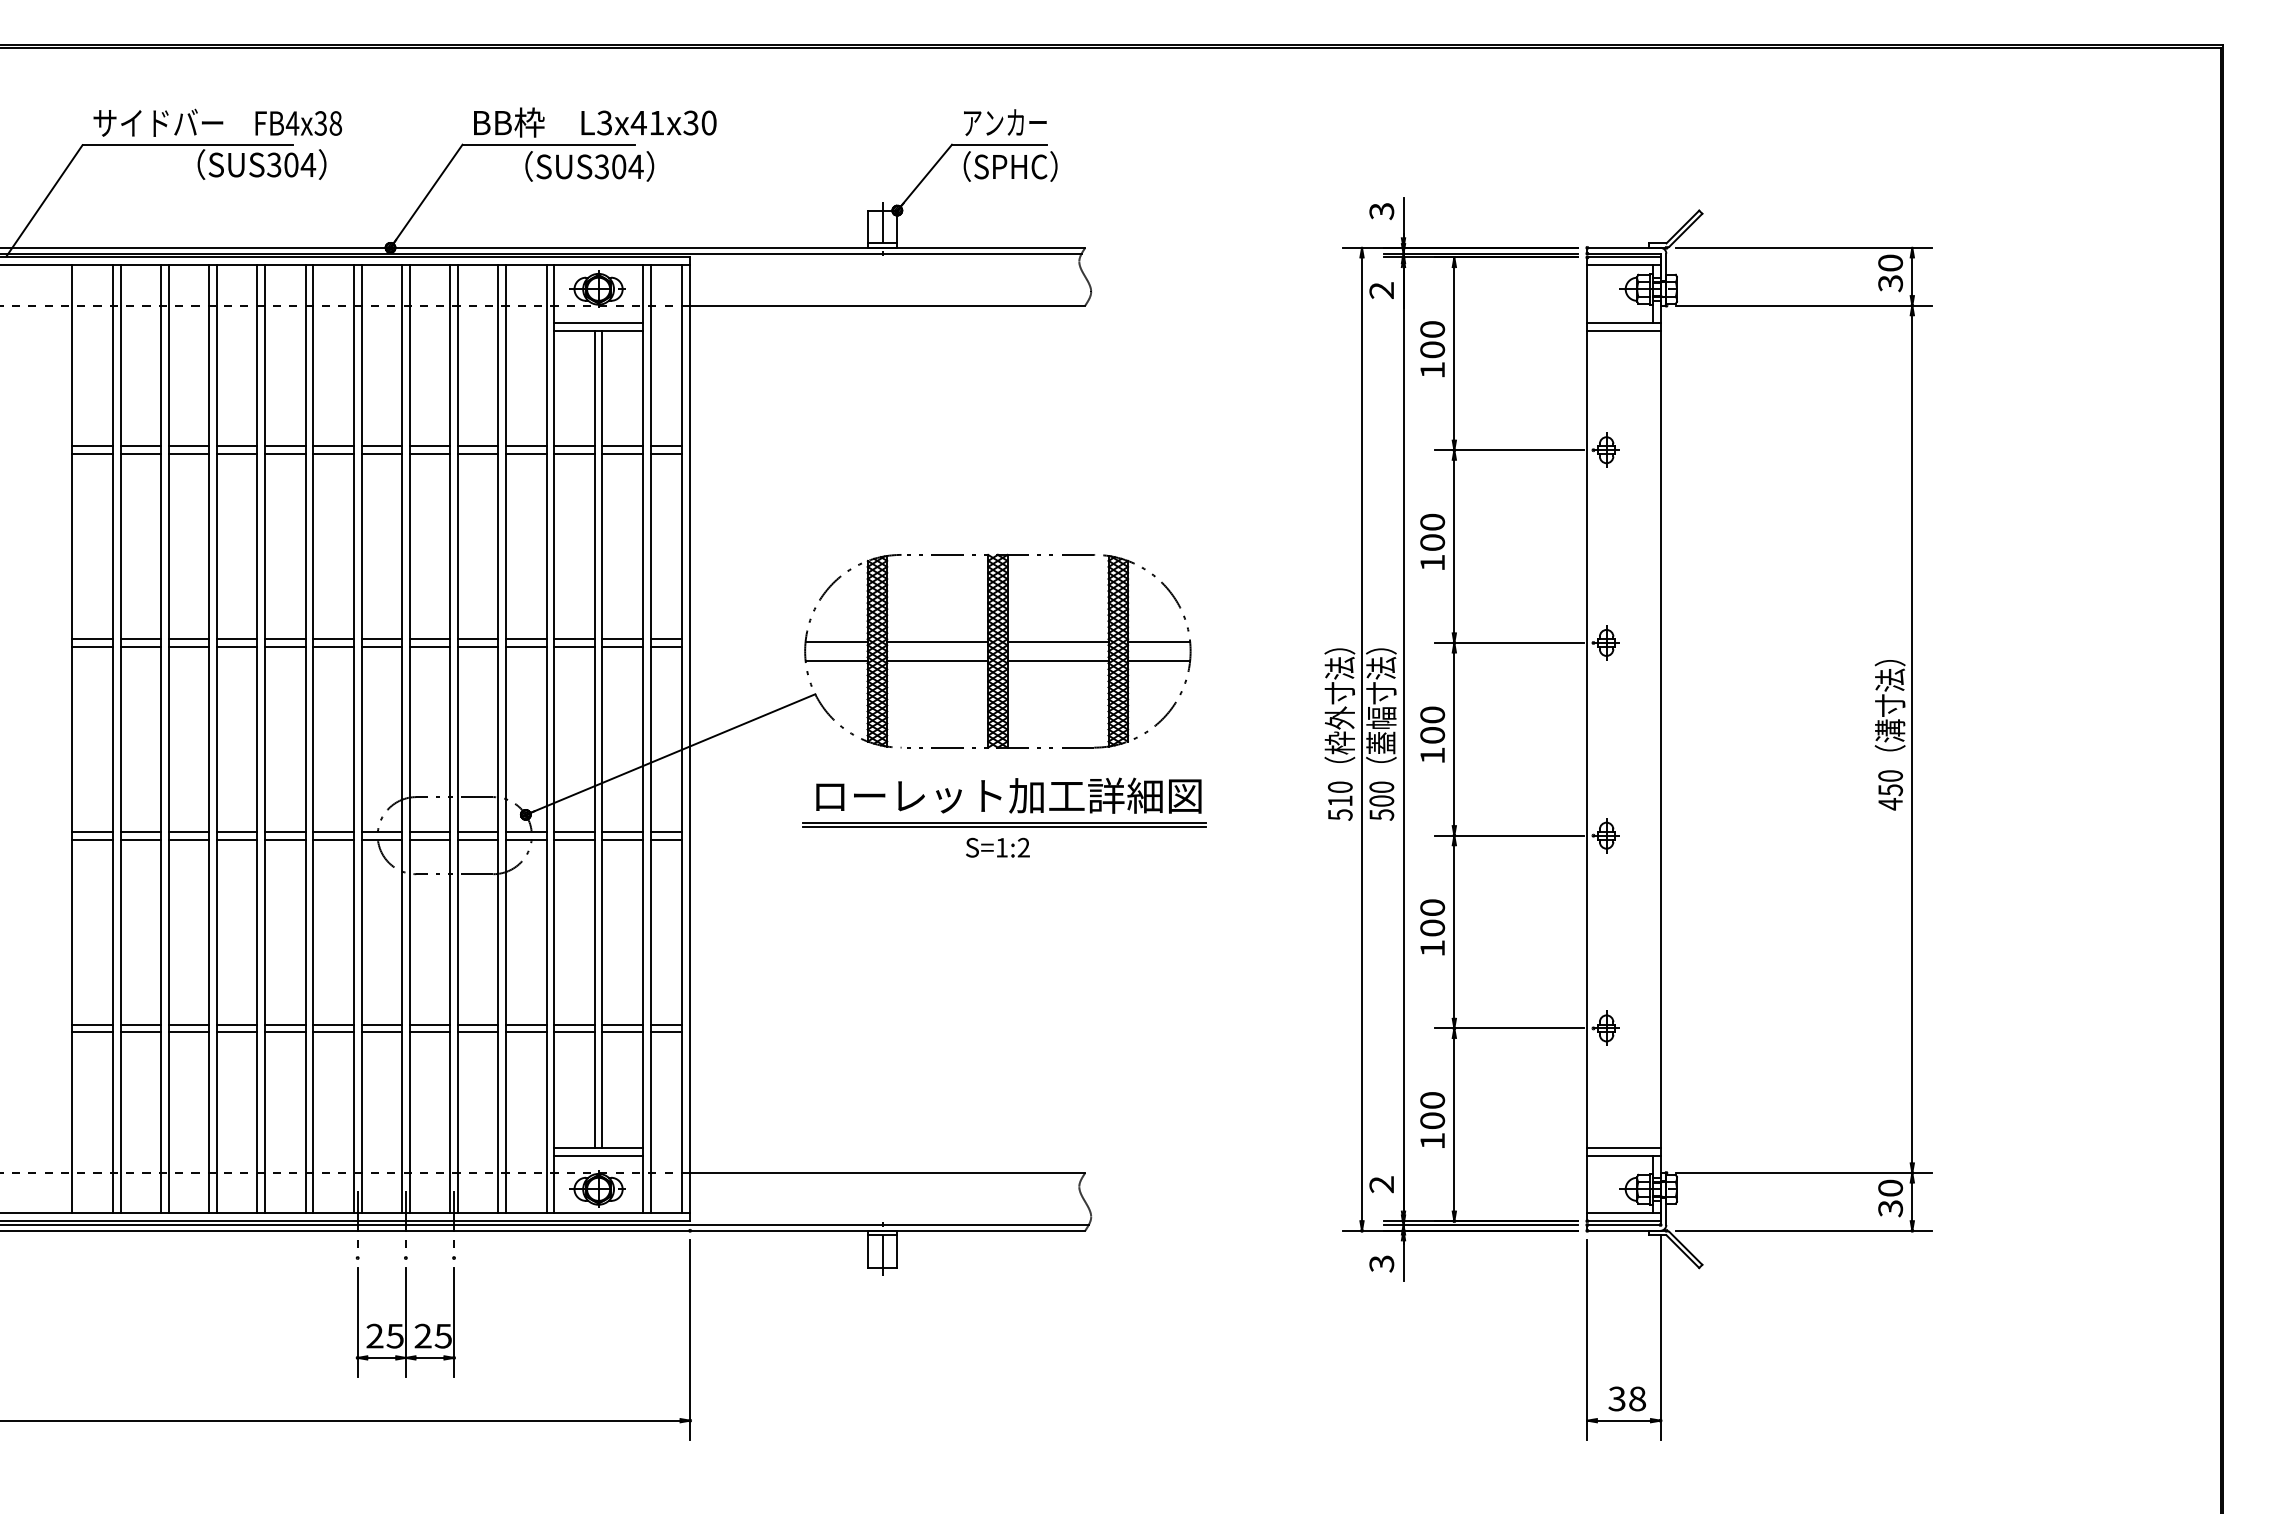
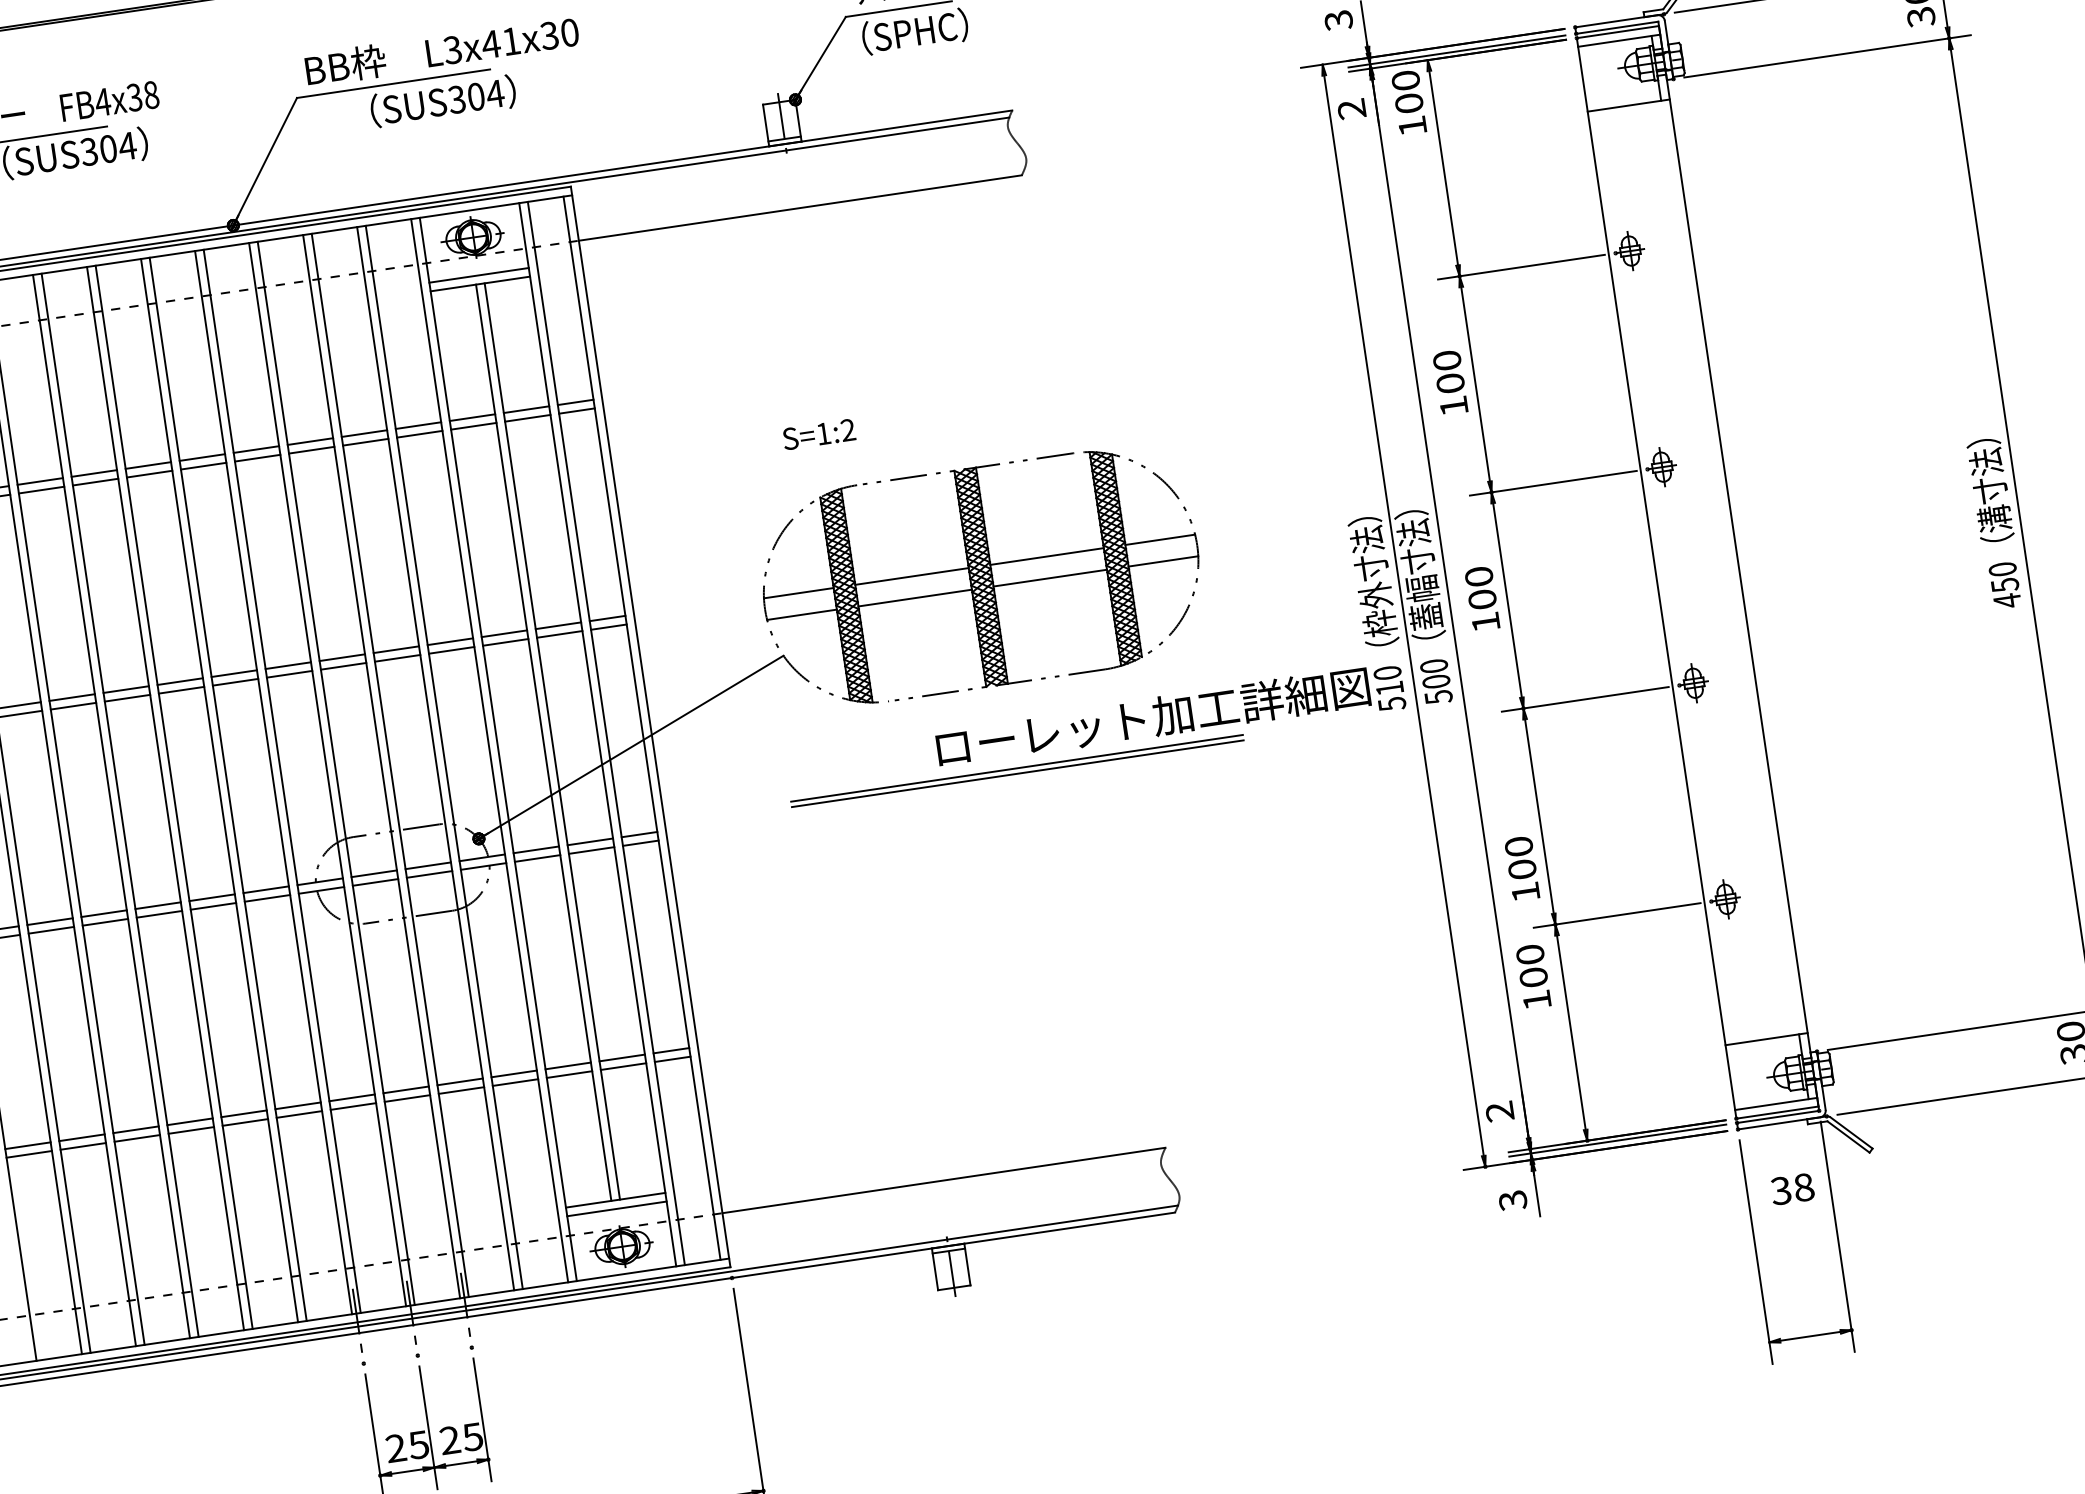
line: (1623, 330) -> (1629, 114), removed
text: (1432, 349) -> (1409, 103), moved
text: (1008, 795) -> (1152, 717), moved
text: (997, 847) -> (818, 434), moved
text: (1432, 927) -> (1522, 868), moved
text: (1432, 1119) -> (1533, 976), moved
line: (1623, 1147) -> (1764, 1030), removed
text: (1626, 1398) -> (1791, 1188), moved

